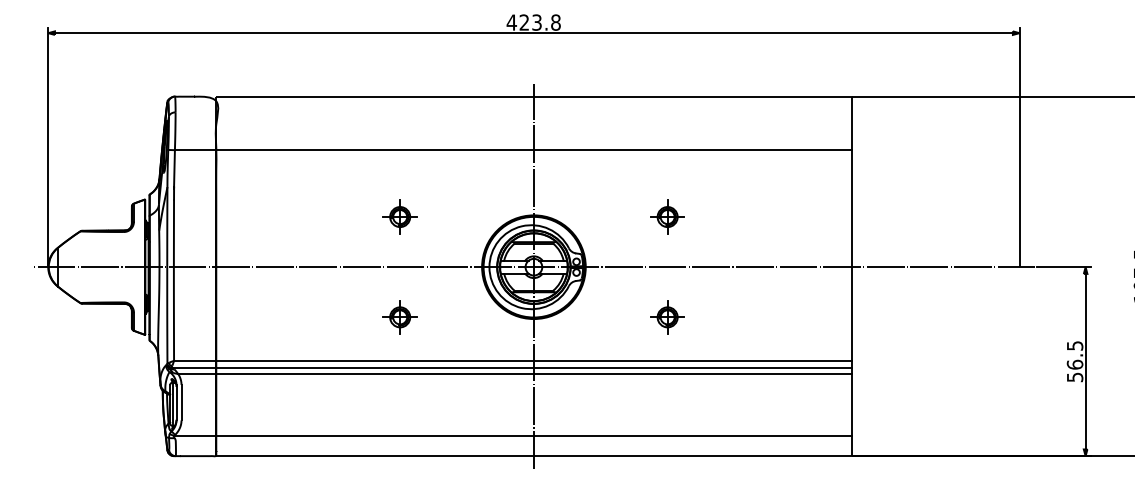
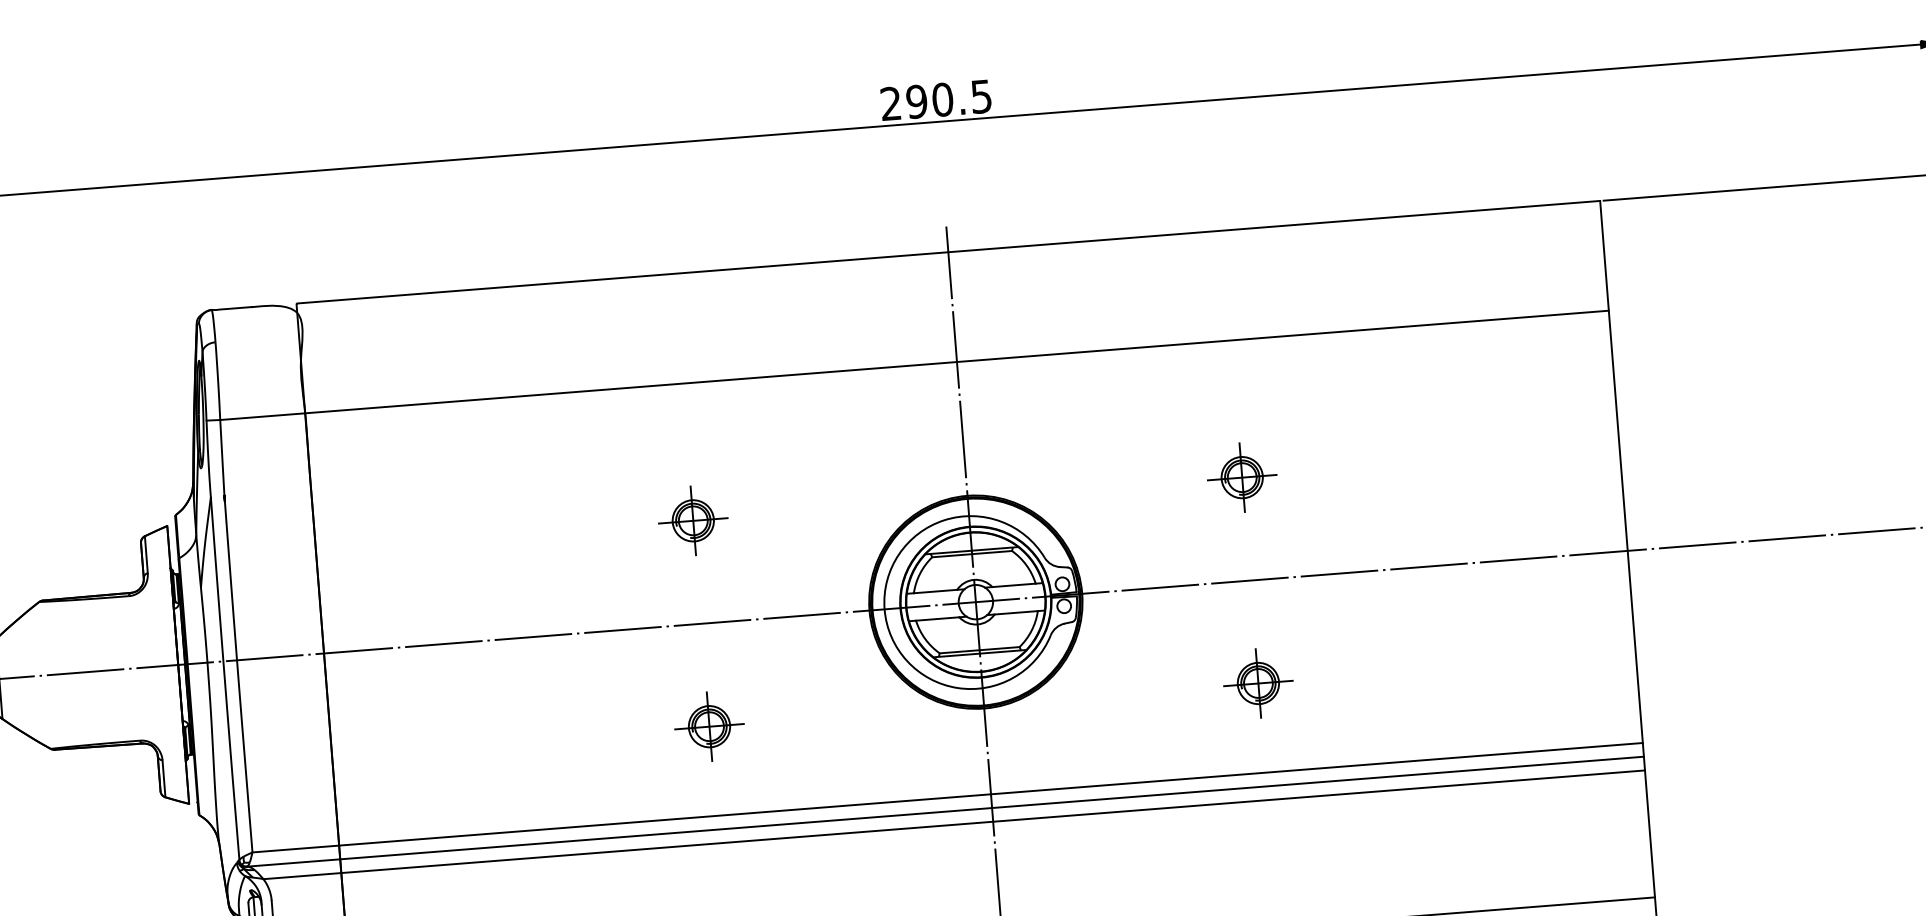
text: (533, 22) -> (935, 100), 423.8 -> 290.5

